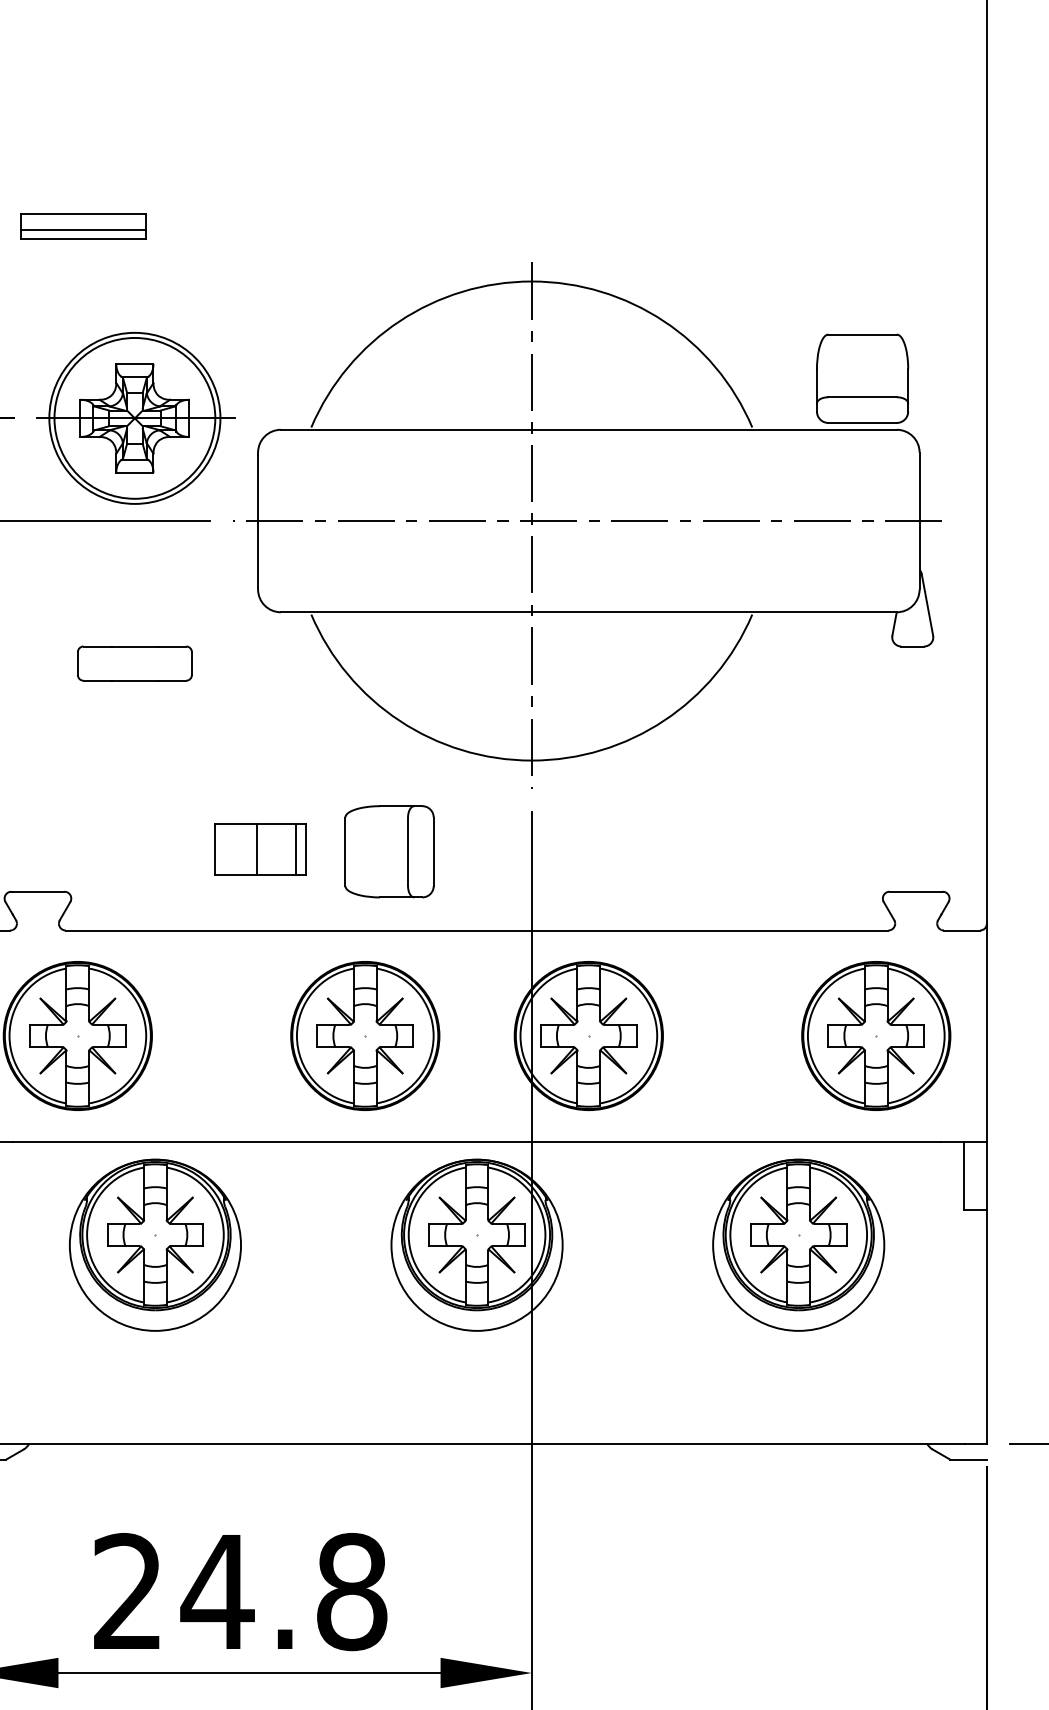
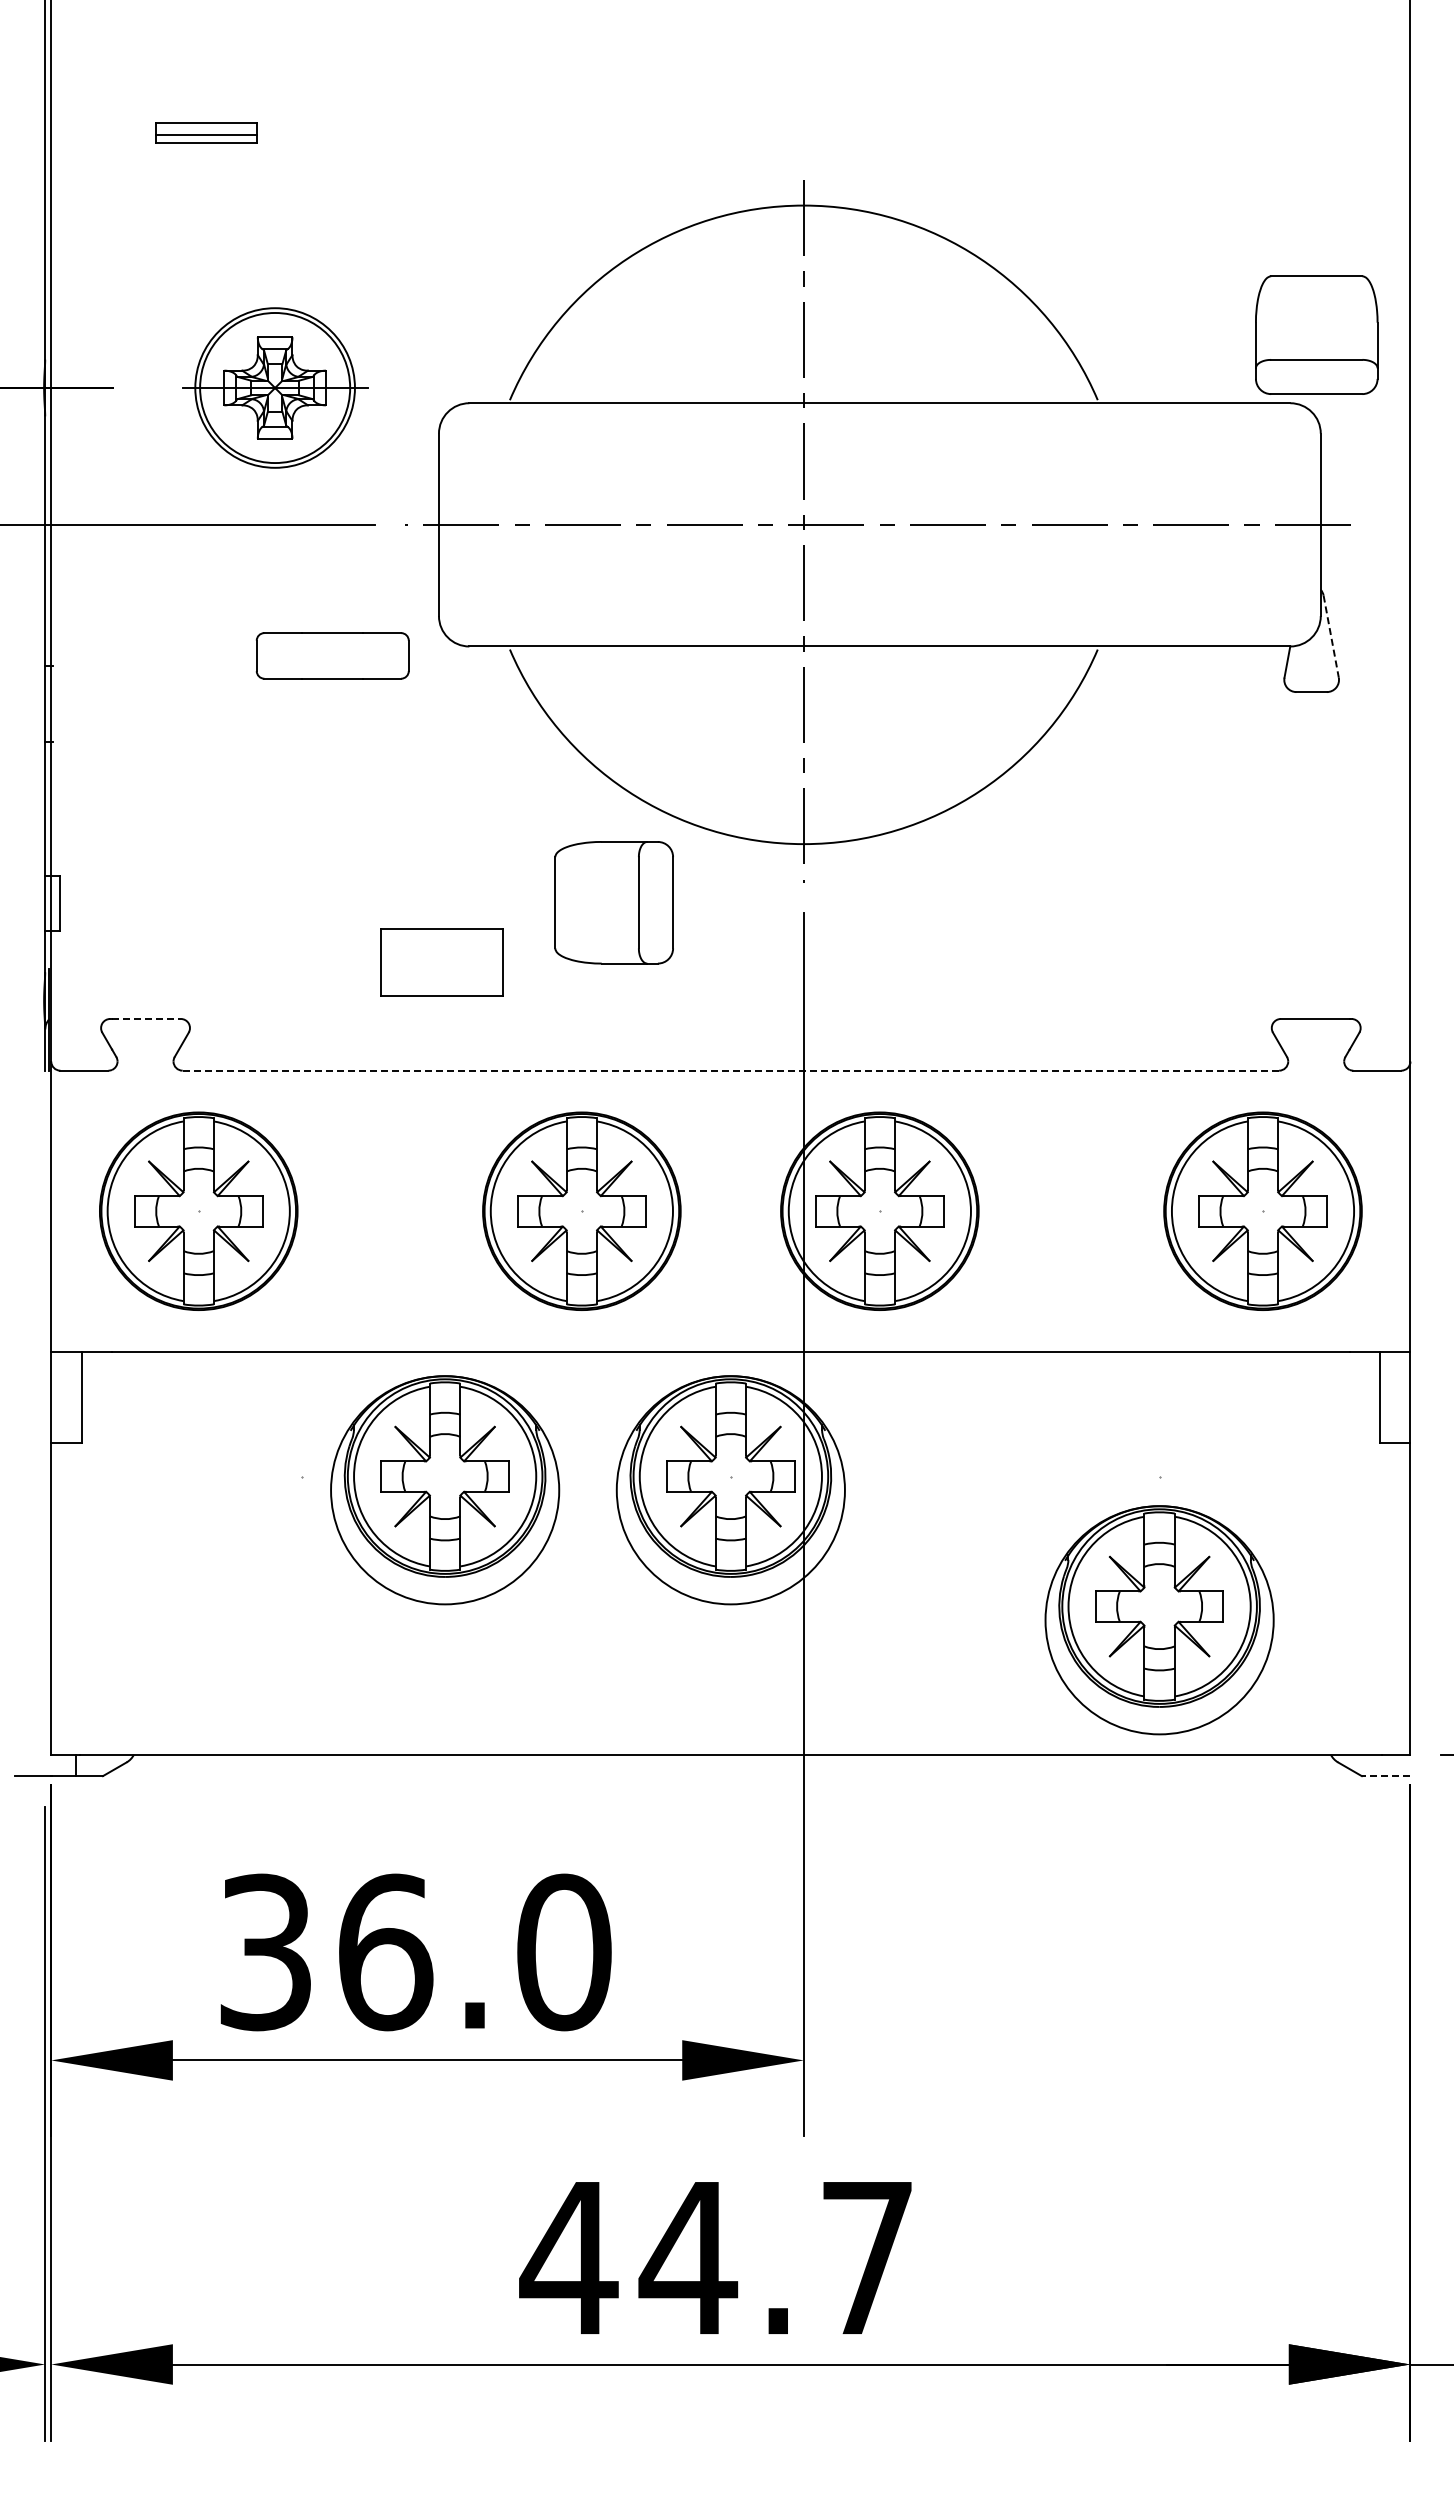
part: (83, 226) -> (206, 132), size x0.6
part: (862, 378) -> (1316, 334), moved
part: (135, 417) -> (275, 387), size x0.7
line: (927, 604) -> (1331, 636), solid -> dashed
part: (134, 663) -> (332, 655), moved
line: (256, 849) -> (437, 962), removed
line: (296, 849) -> (490, 962), removed
part: (389, 851) -> (613, 902), moved
line: (38, 891) -> (146, 1018), solid -> dashed
line: (476, 930) -> (730, 1070), solid -> dashed
part: (155, 1245) -> (445, 1490), moved
part: (798, 1245) -> (1159, 1620), moved
line: (968, 1460) -> (1385, 1776), solid -> dashed
text: (240, 1592) -> (415, 1952), 24.8 -> 36.0

